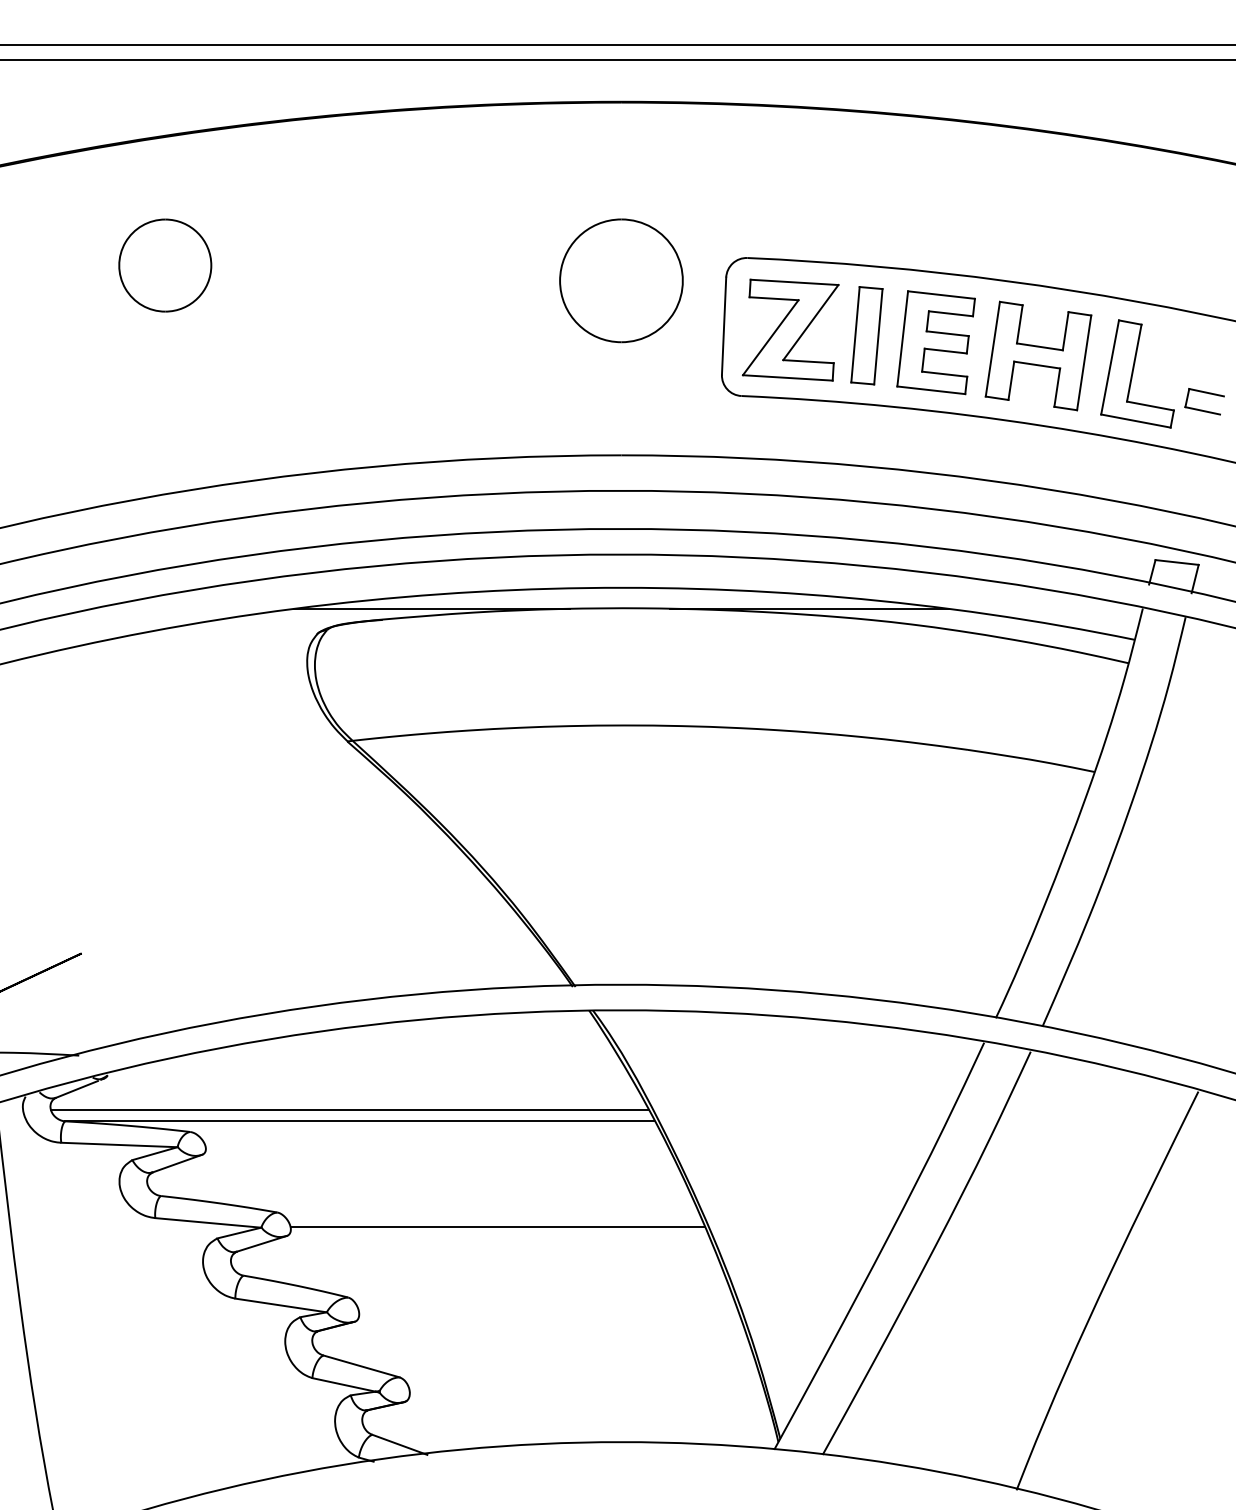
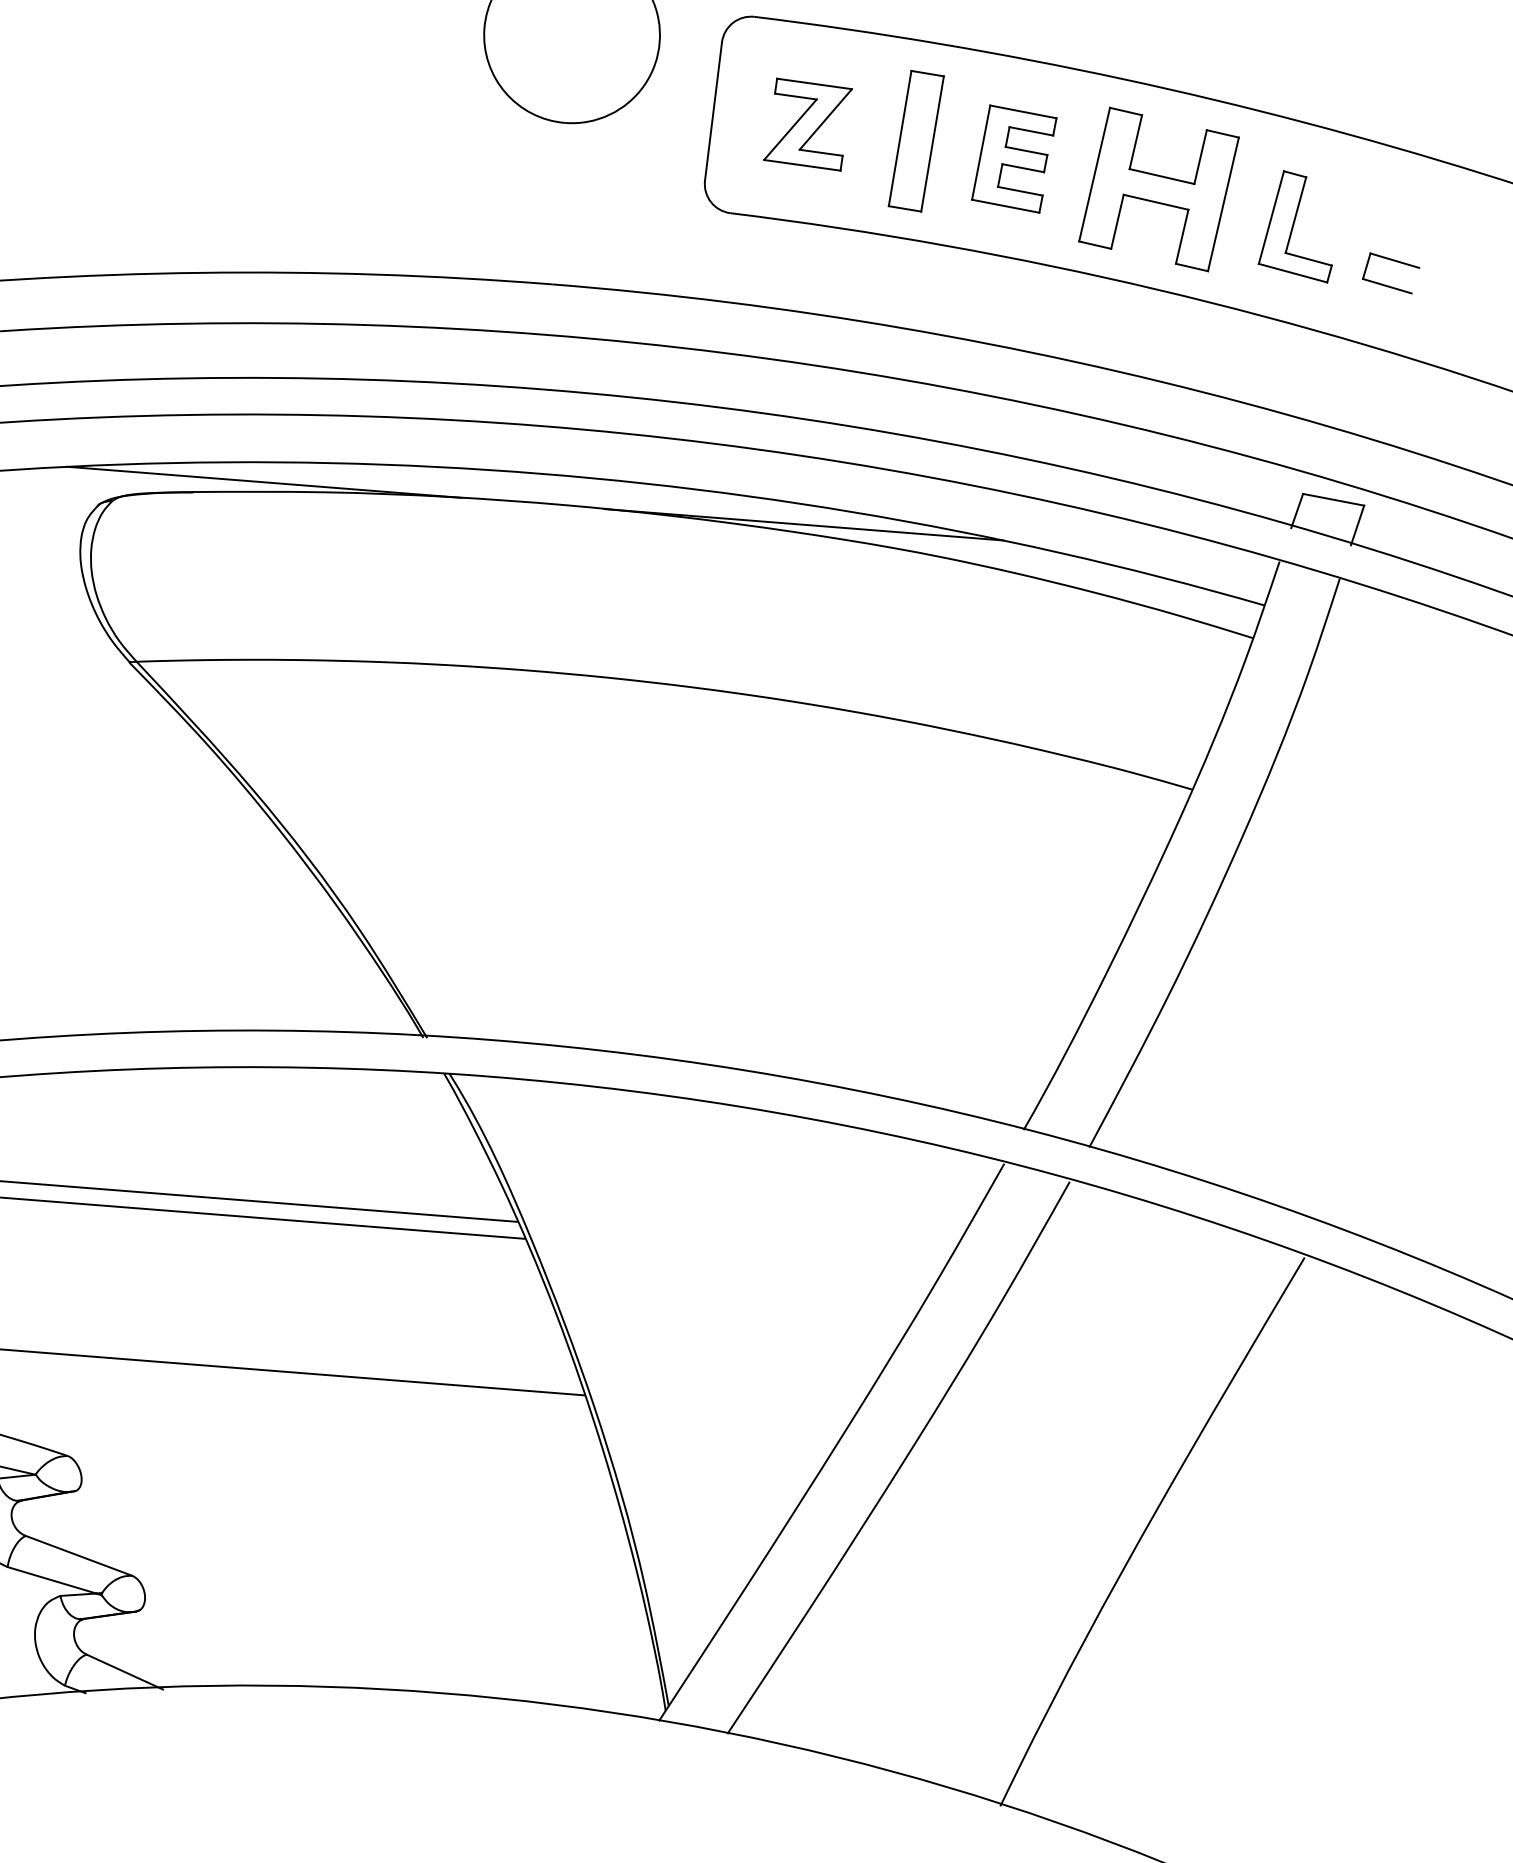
part: (790, 329) -> (807, 123), size x0.6
part: (935, 342) -> (1013, 158), size x0.7
part: (1137, 373) -> (1298, 225), size x0.7

